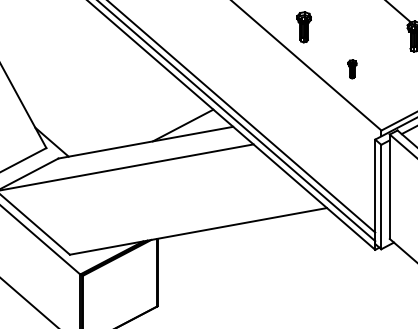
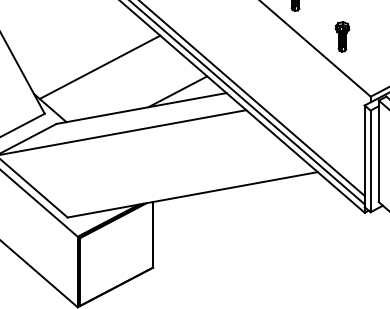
part: (352, 69) -> (342, 37), size x1.67
line: (103, 99) -> (100, 66), added

